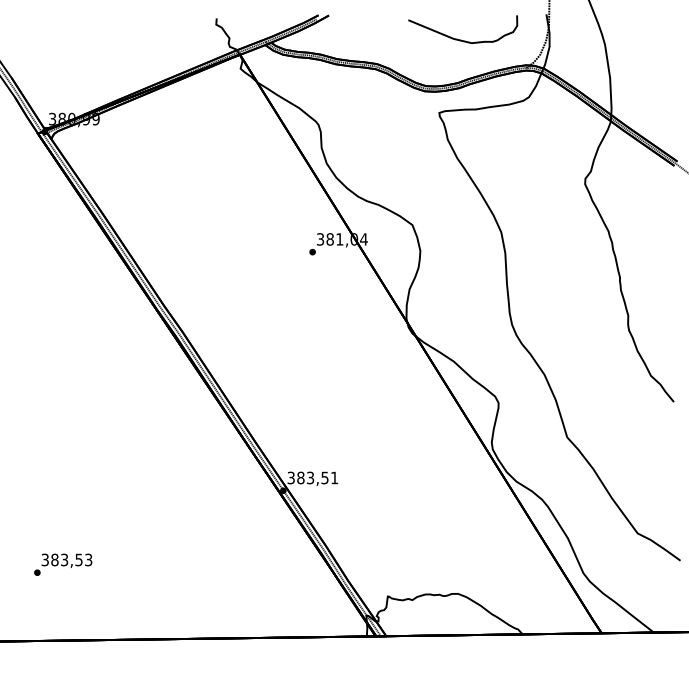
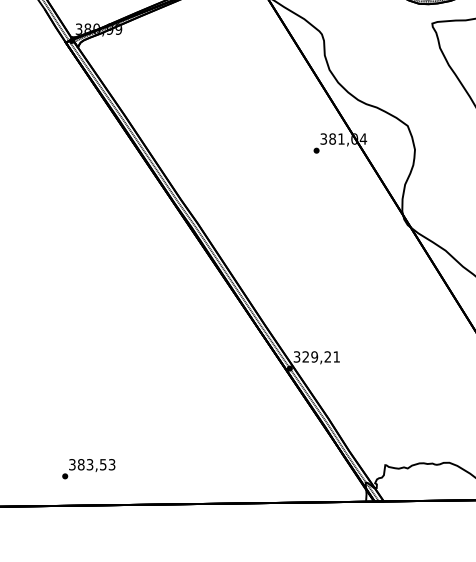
text: (312, 477) -> (316, 356), 383,51 -> 329,21
text: (63, 564) -> (89, 468), moved

